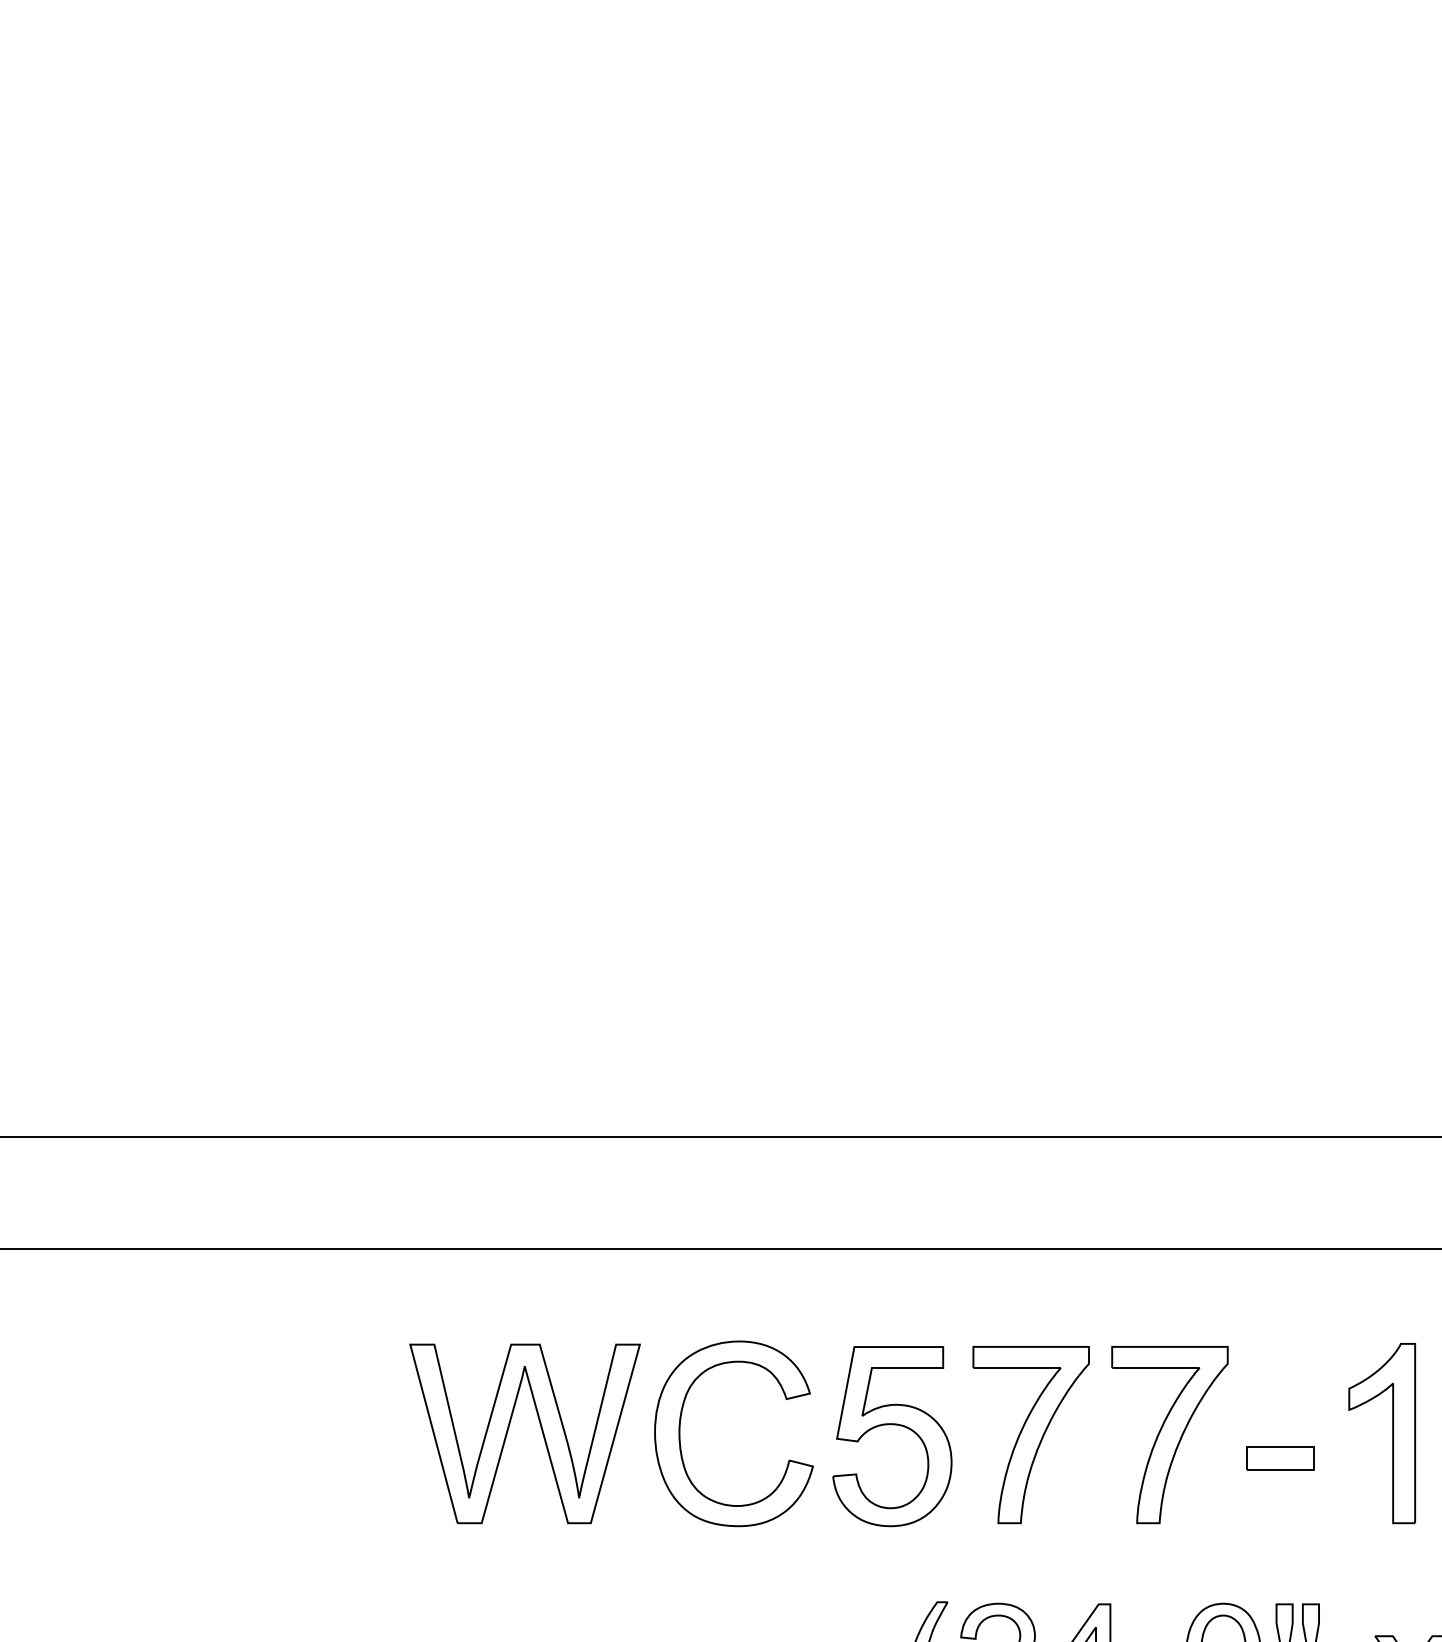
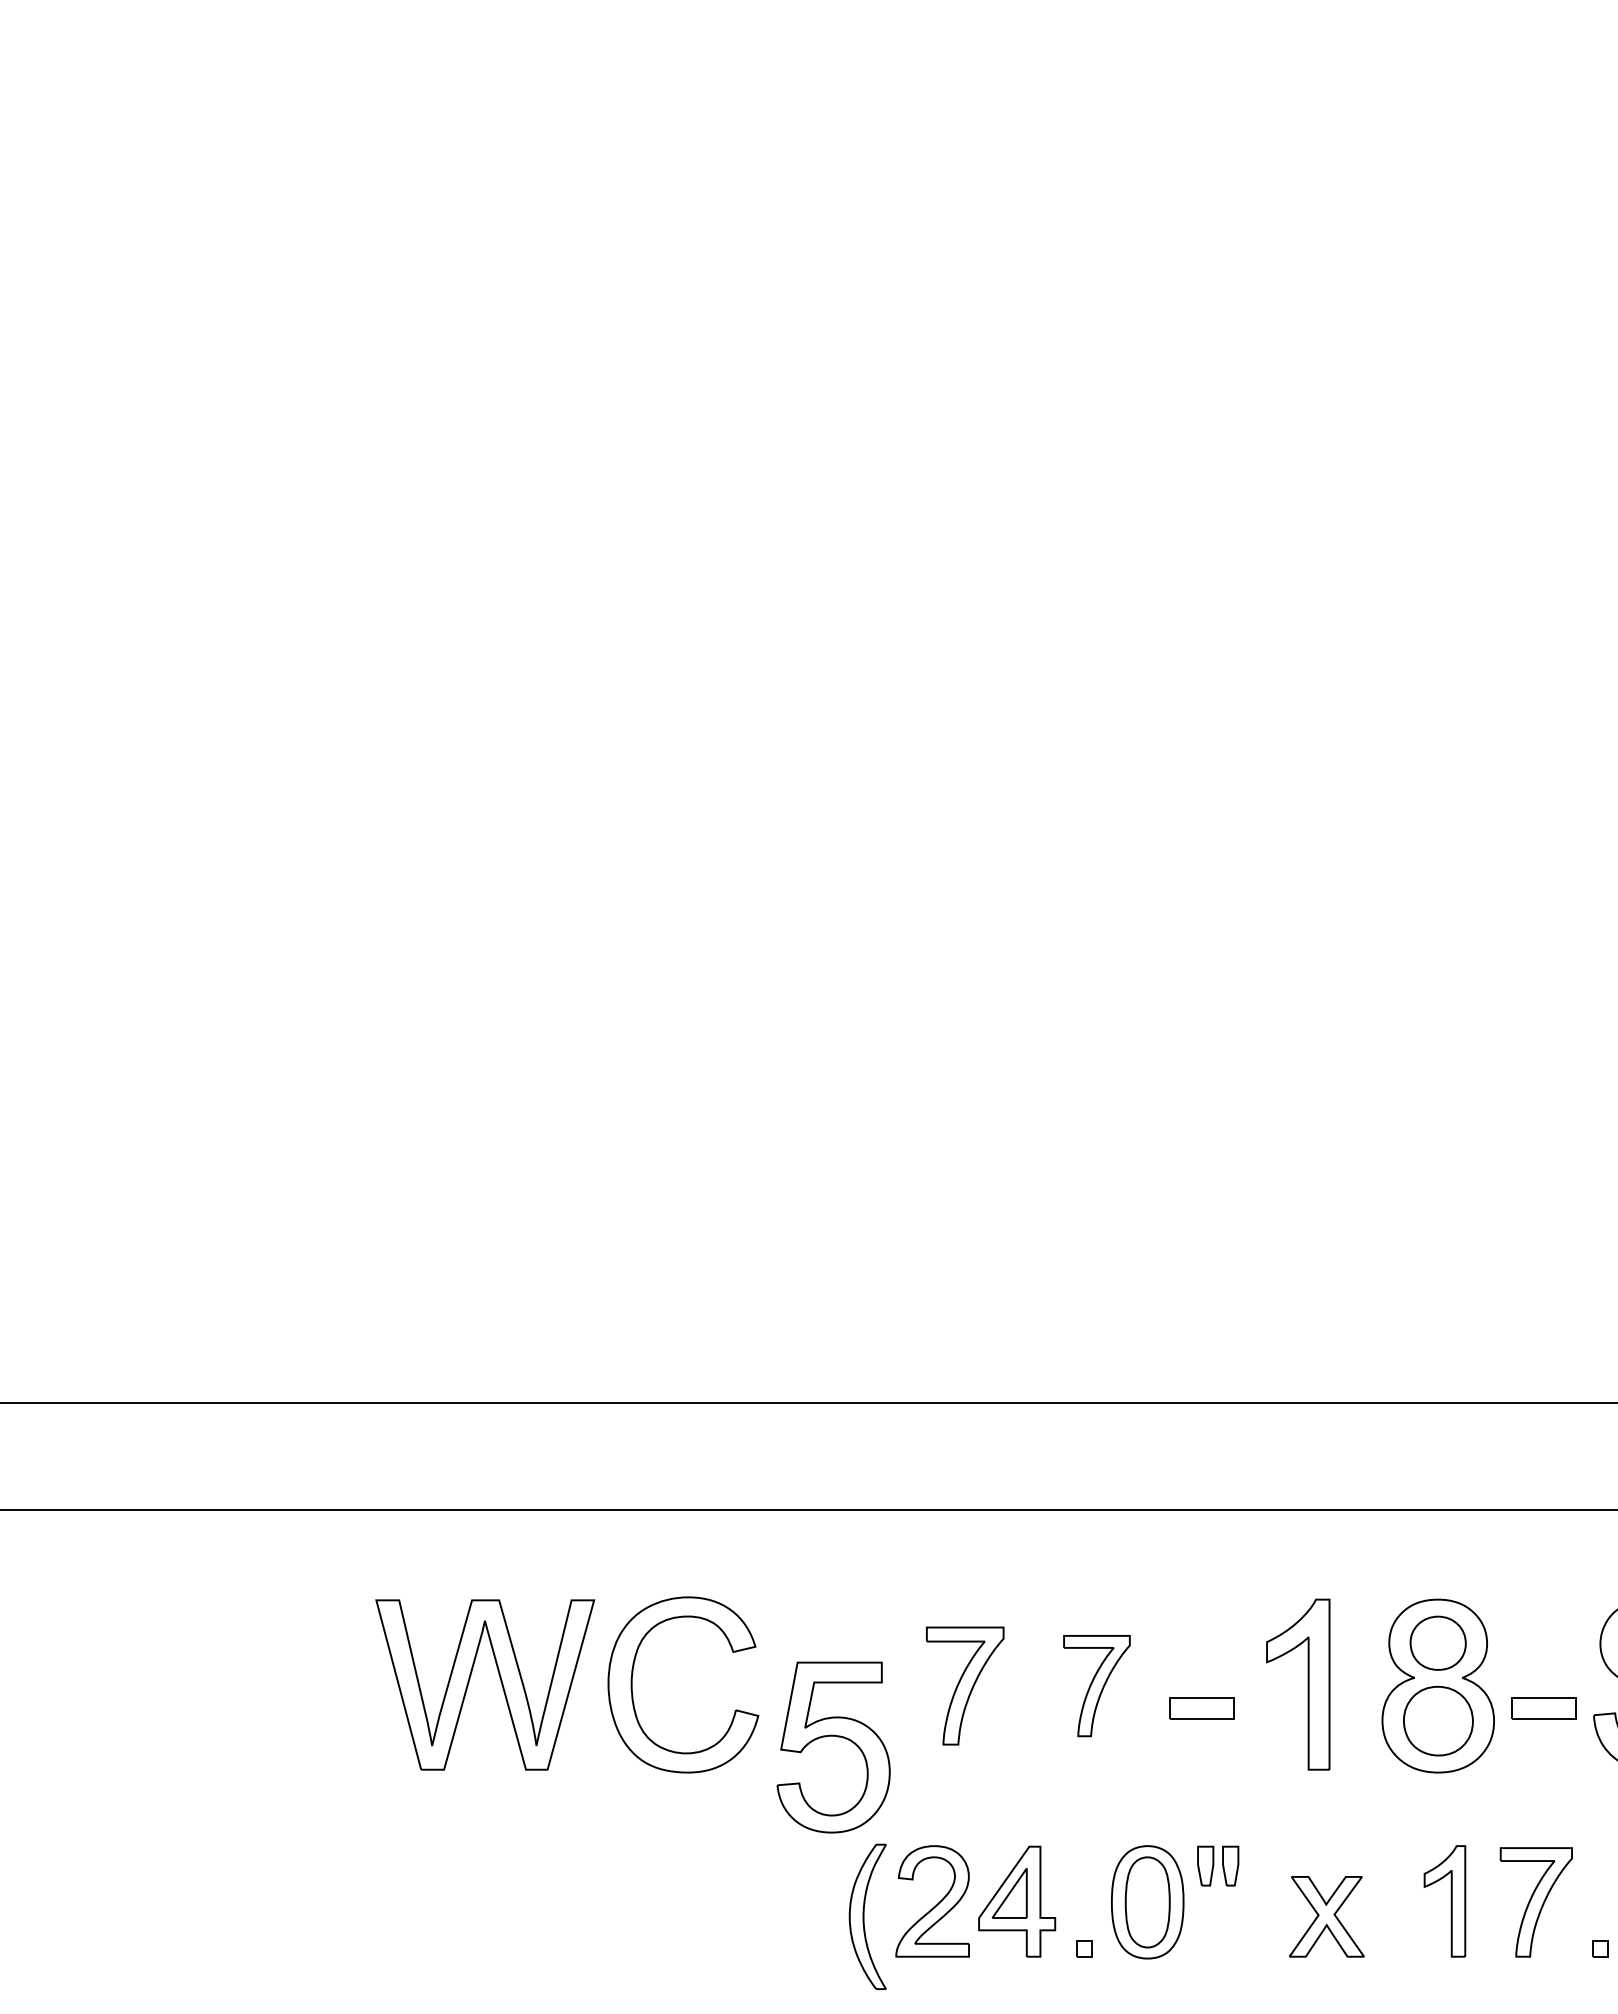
part: (896, 1425) -> (837, 1737), moved
part: (1030, 1434) -> (964, 1685), size x0.7
part: (1169, 1434) -> (1096, 1685), size x0.6

